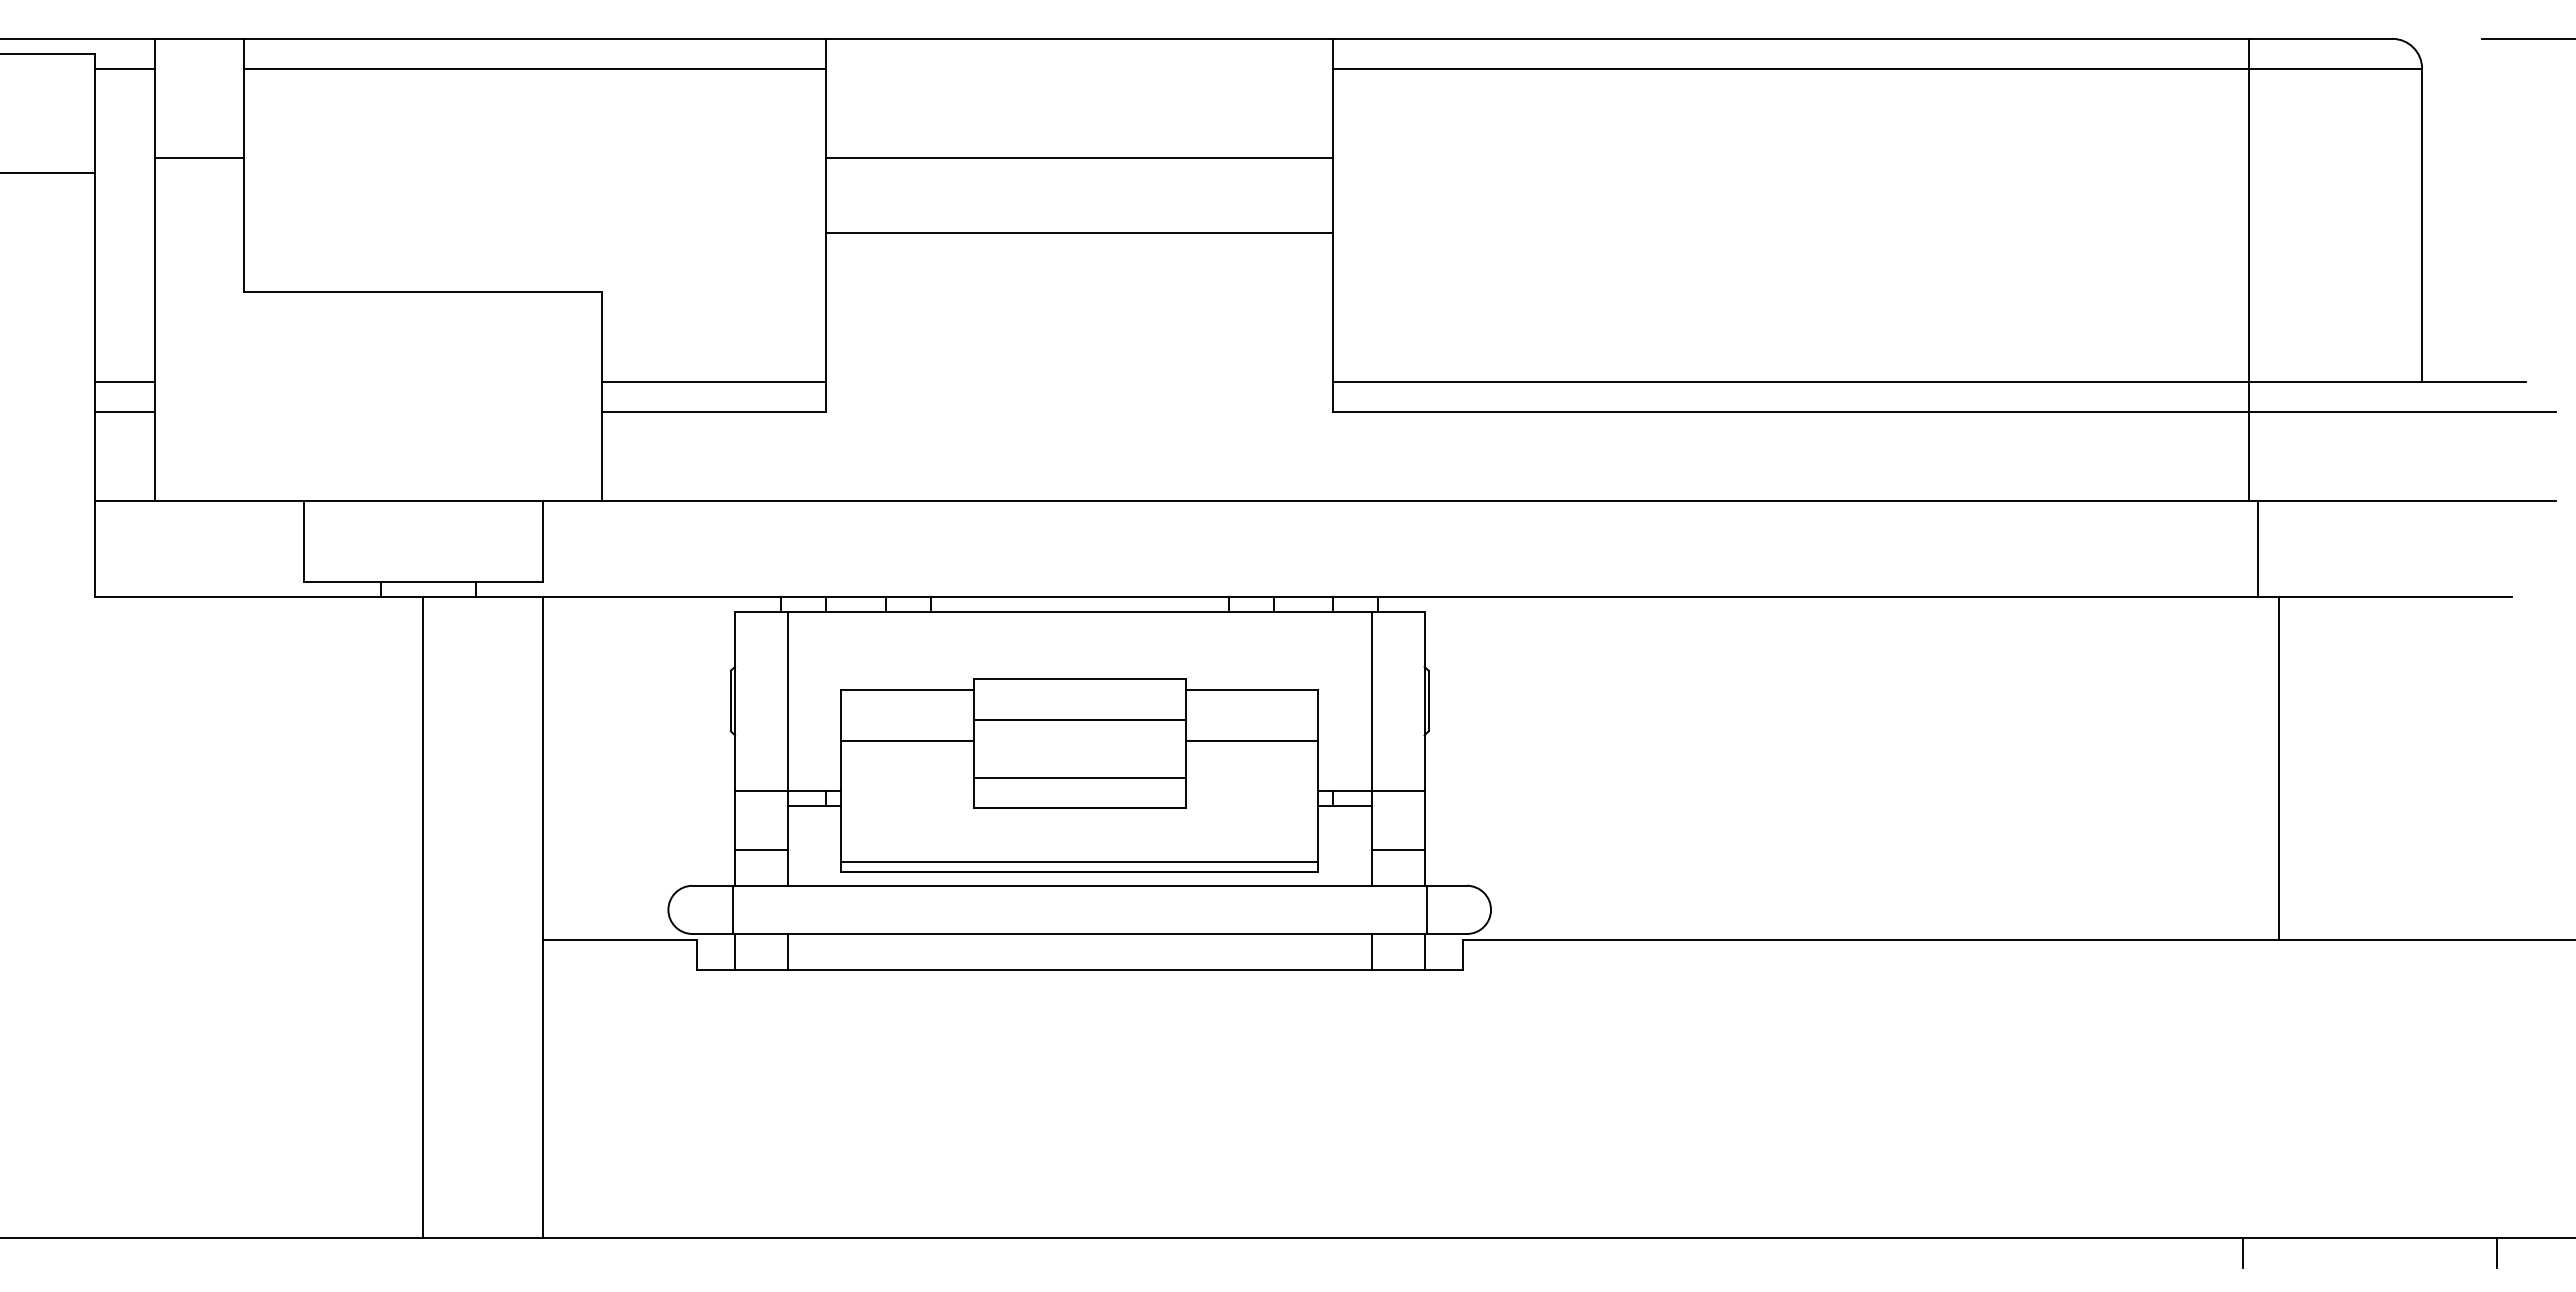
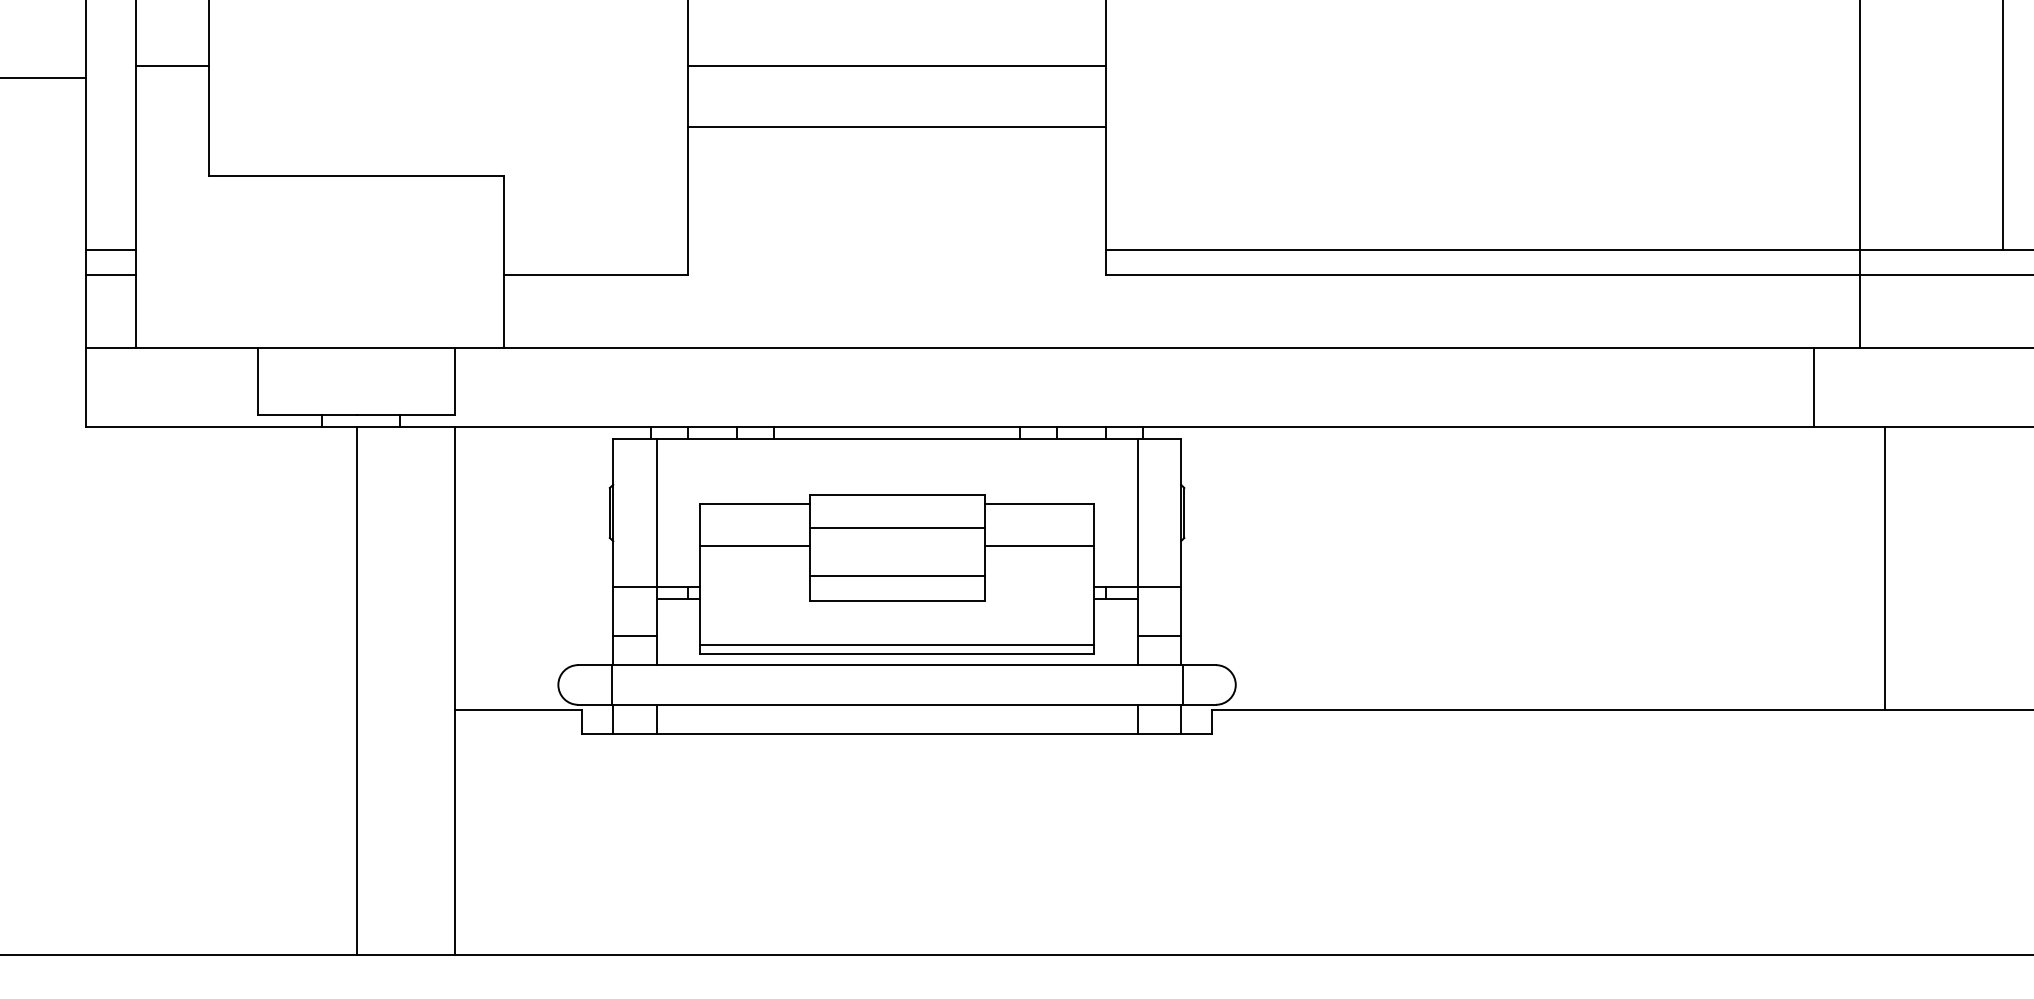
line: (714, 381) -> (596, 249), removed
line: (2258, 548) -> (1814, 387), moved
line: (2243, 1253) -> (1855, 967), removed

